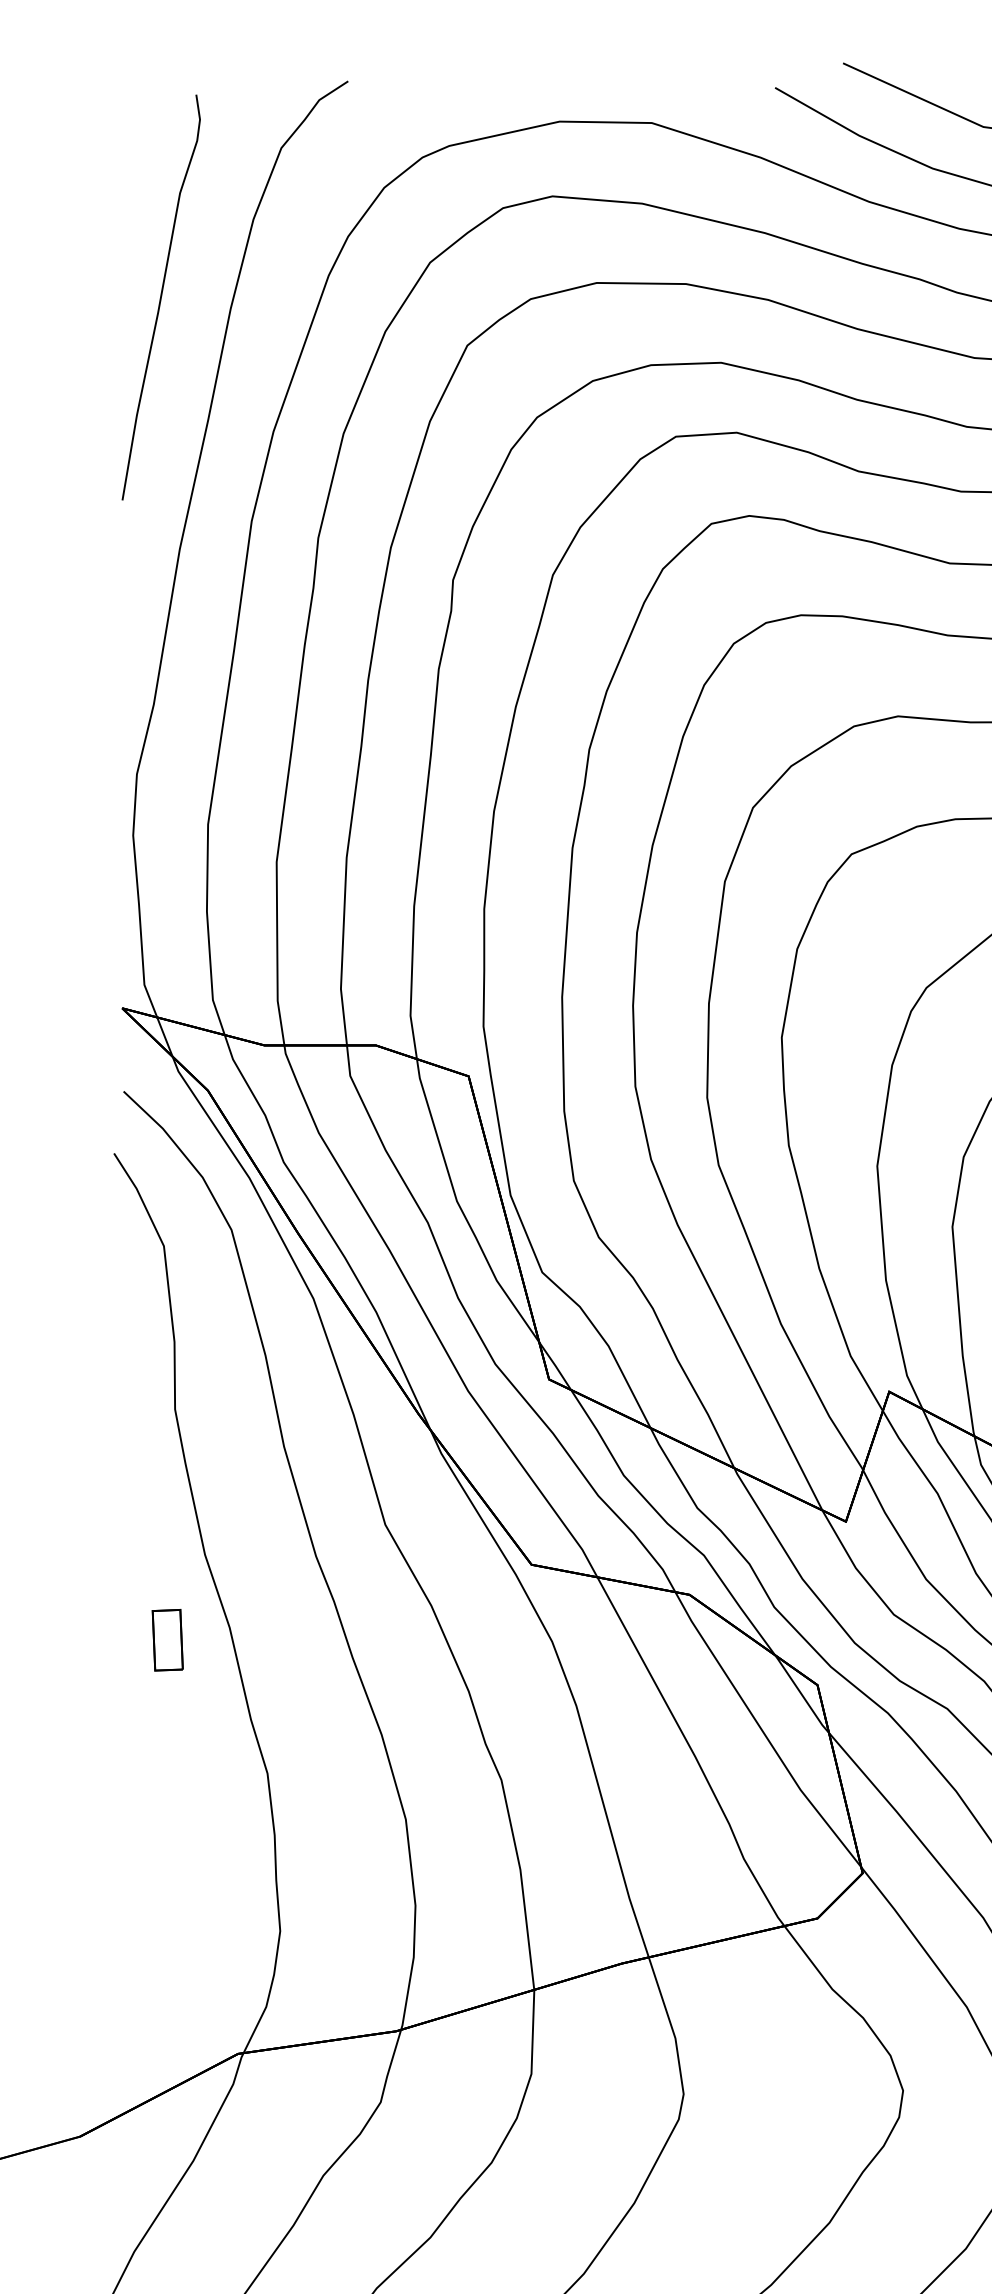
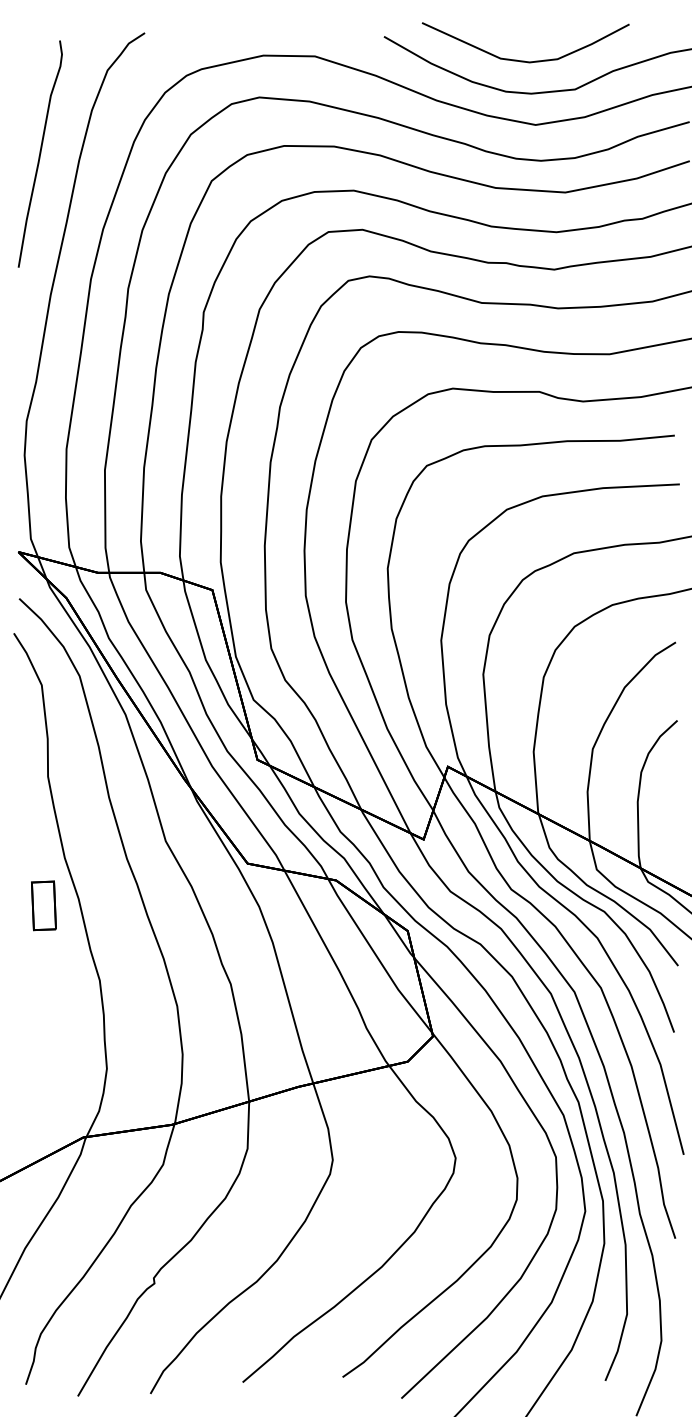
part: (166, 1639) -> (43, 905), size x1.43

